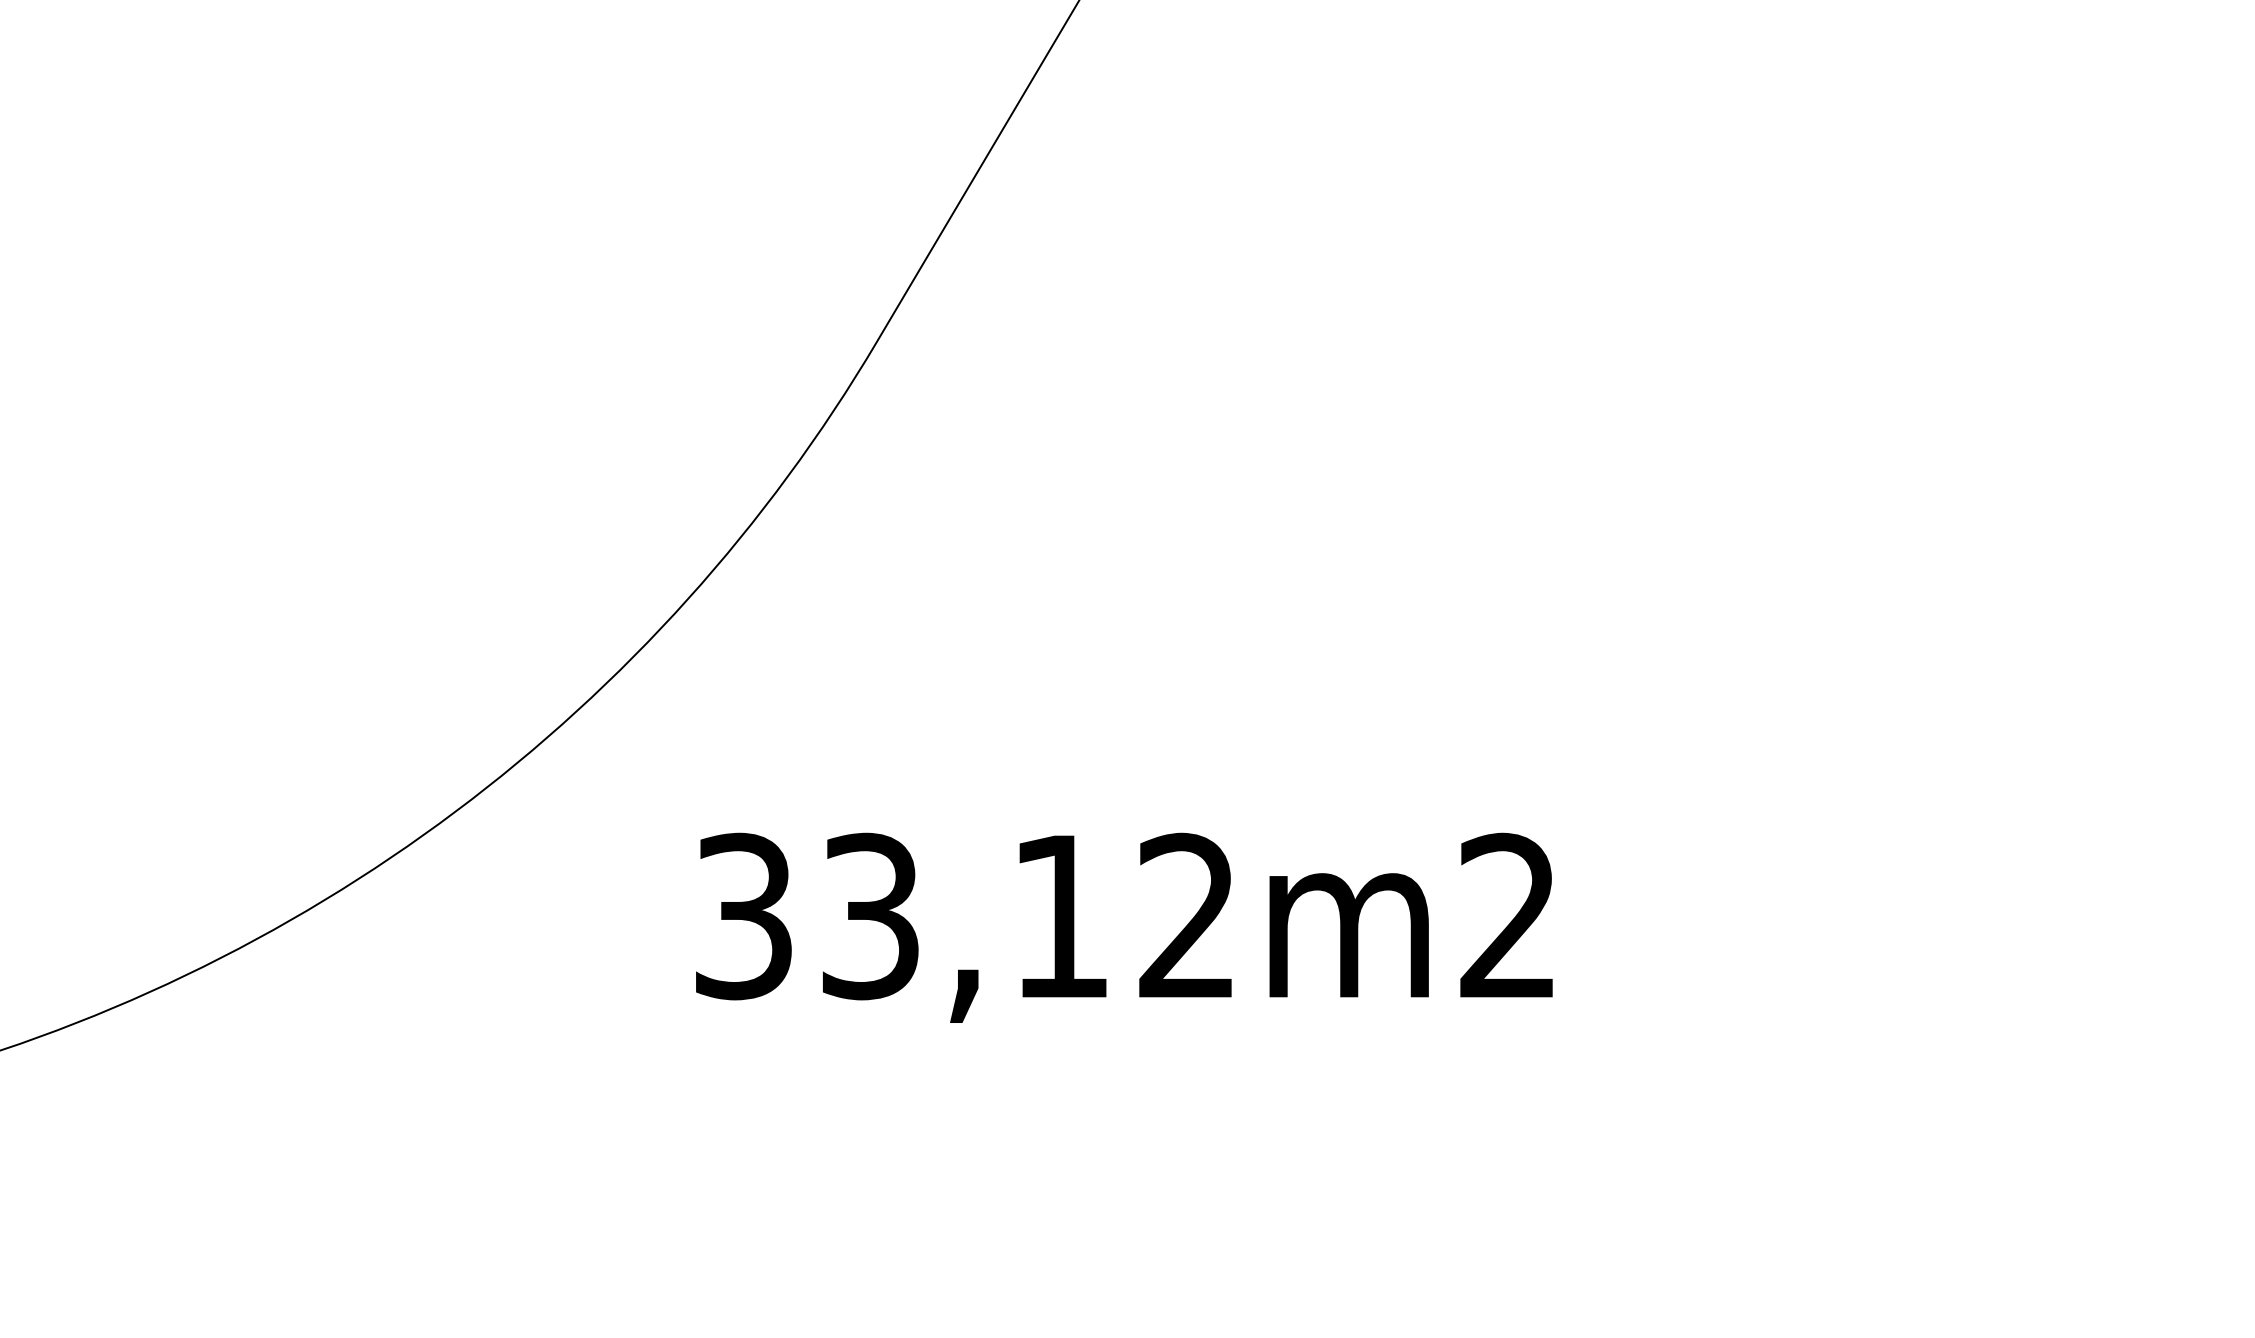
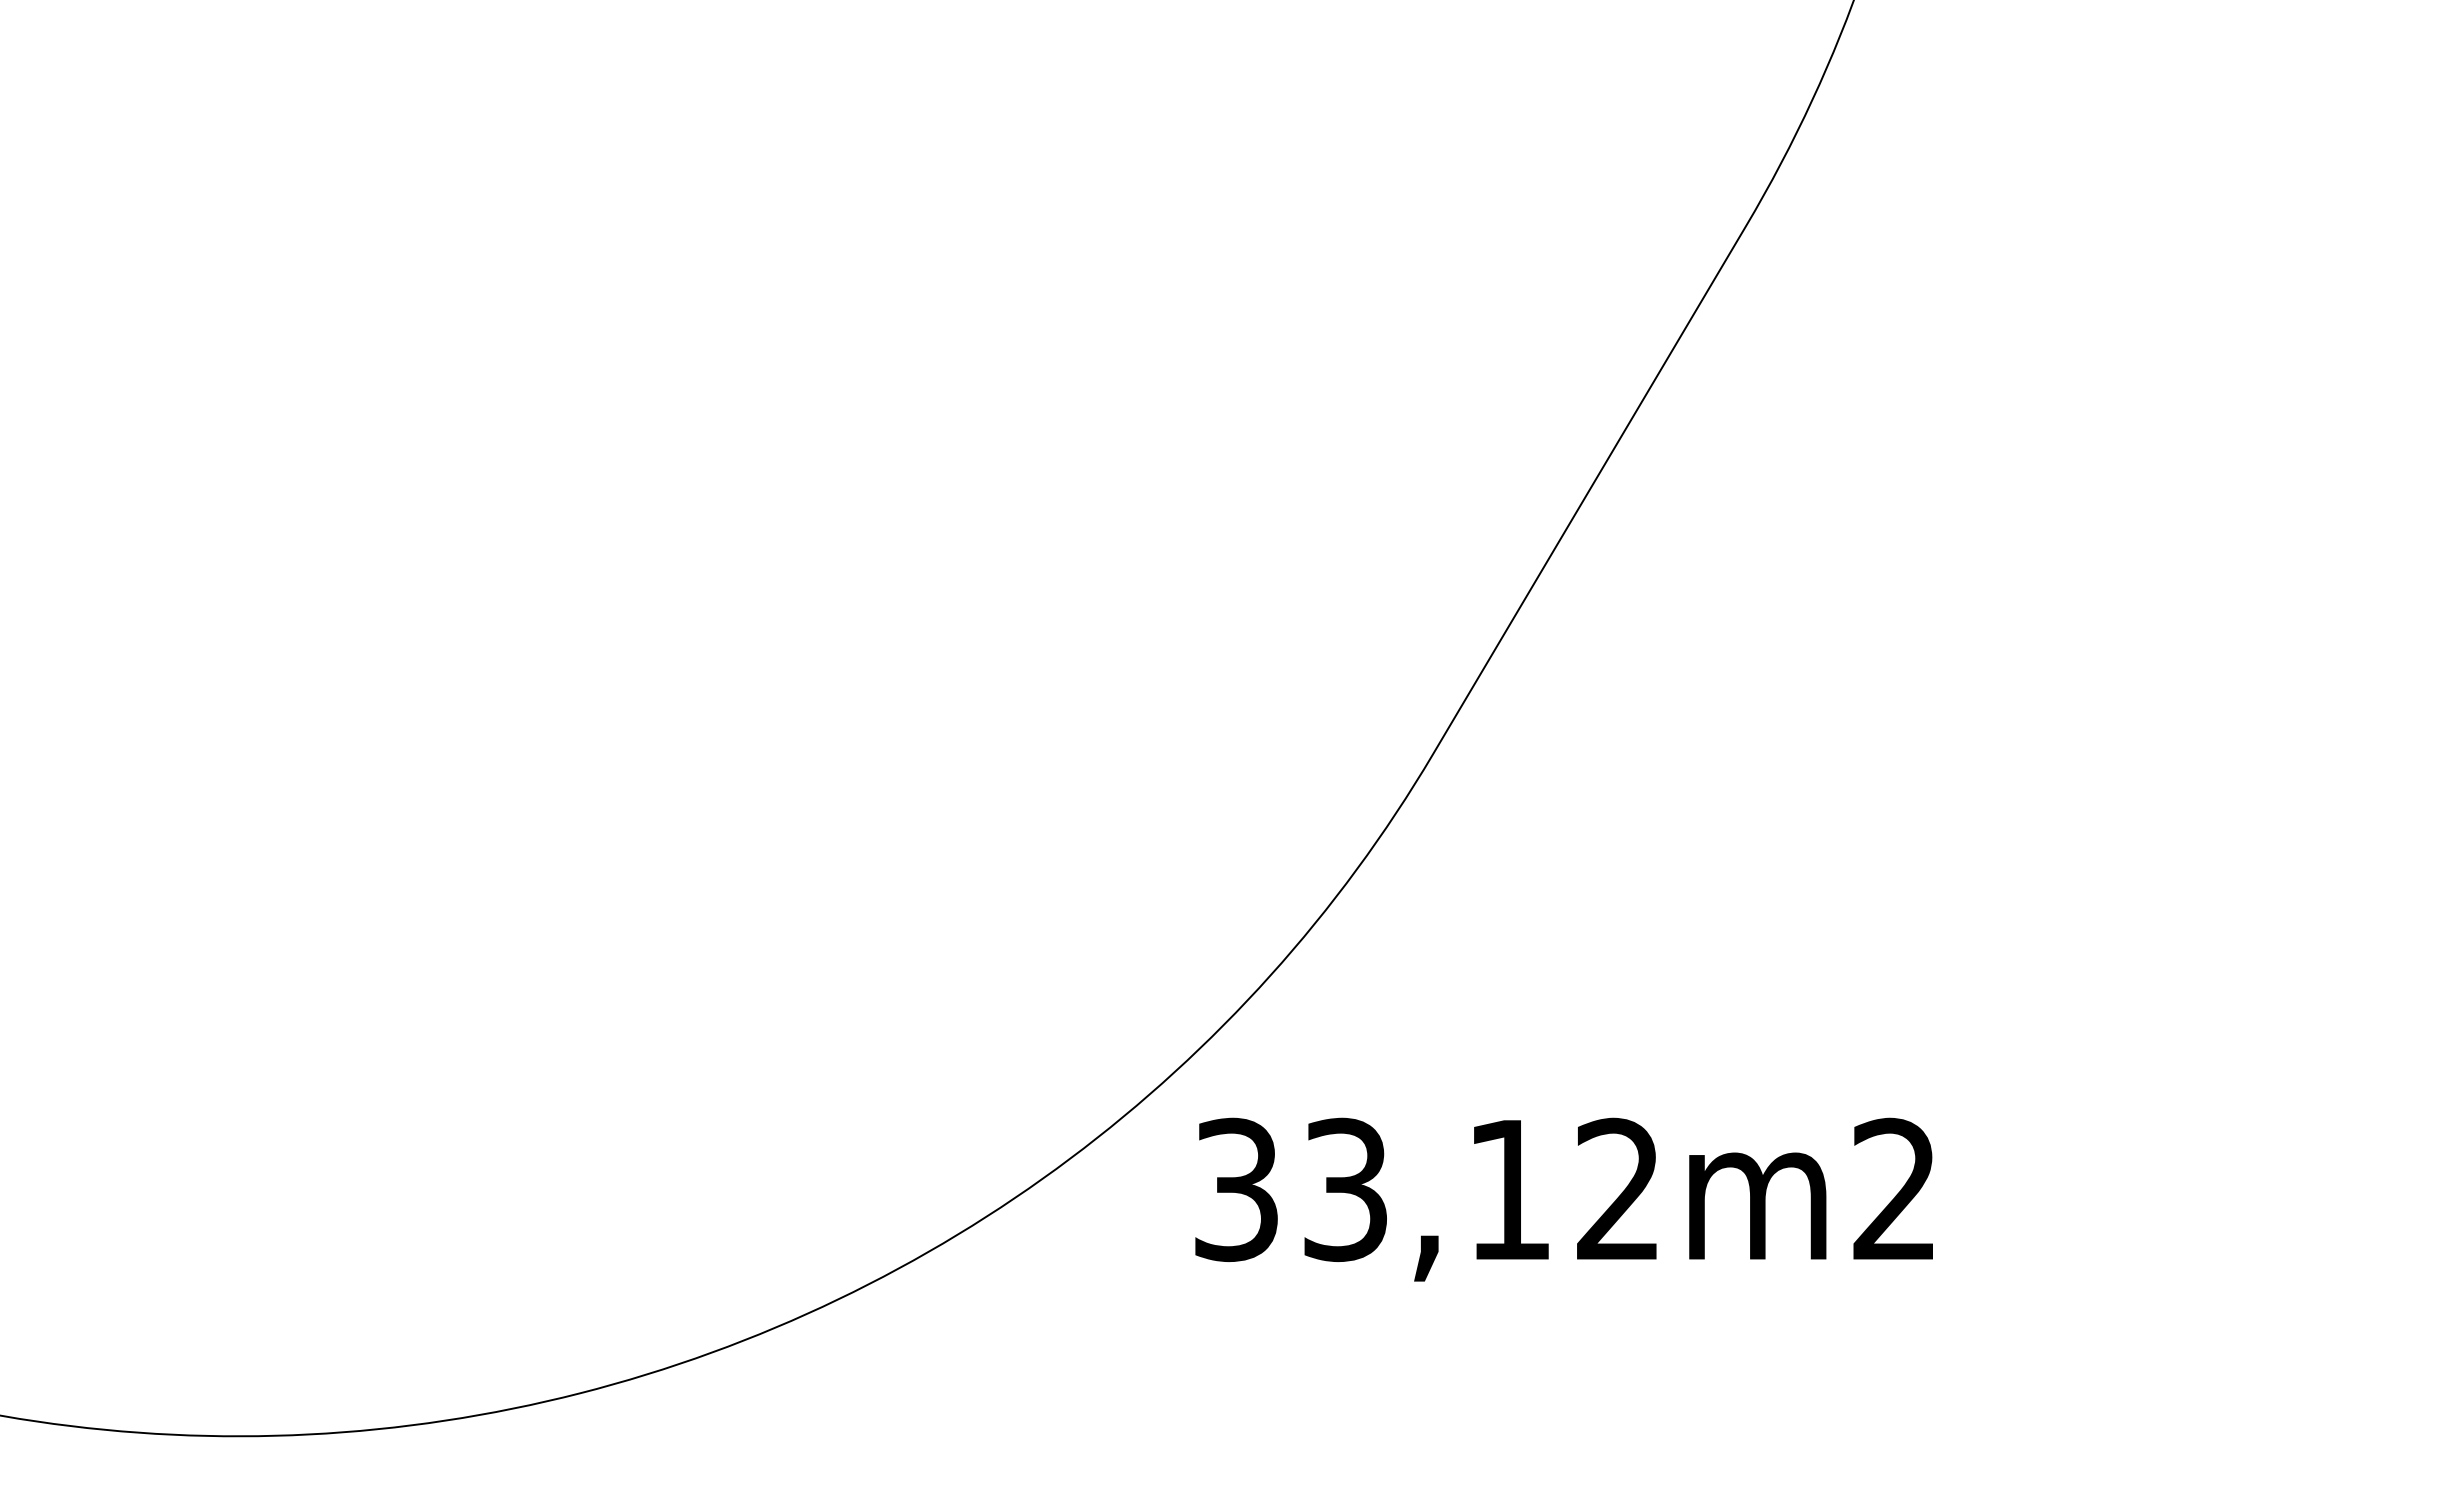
text: (1123, 927) -> (1563, 1199), moved

